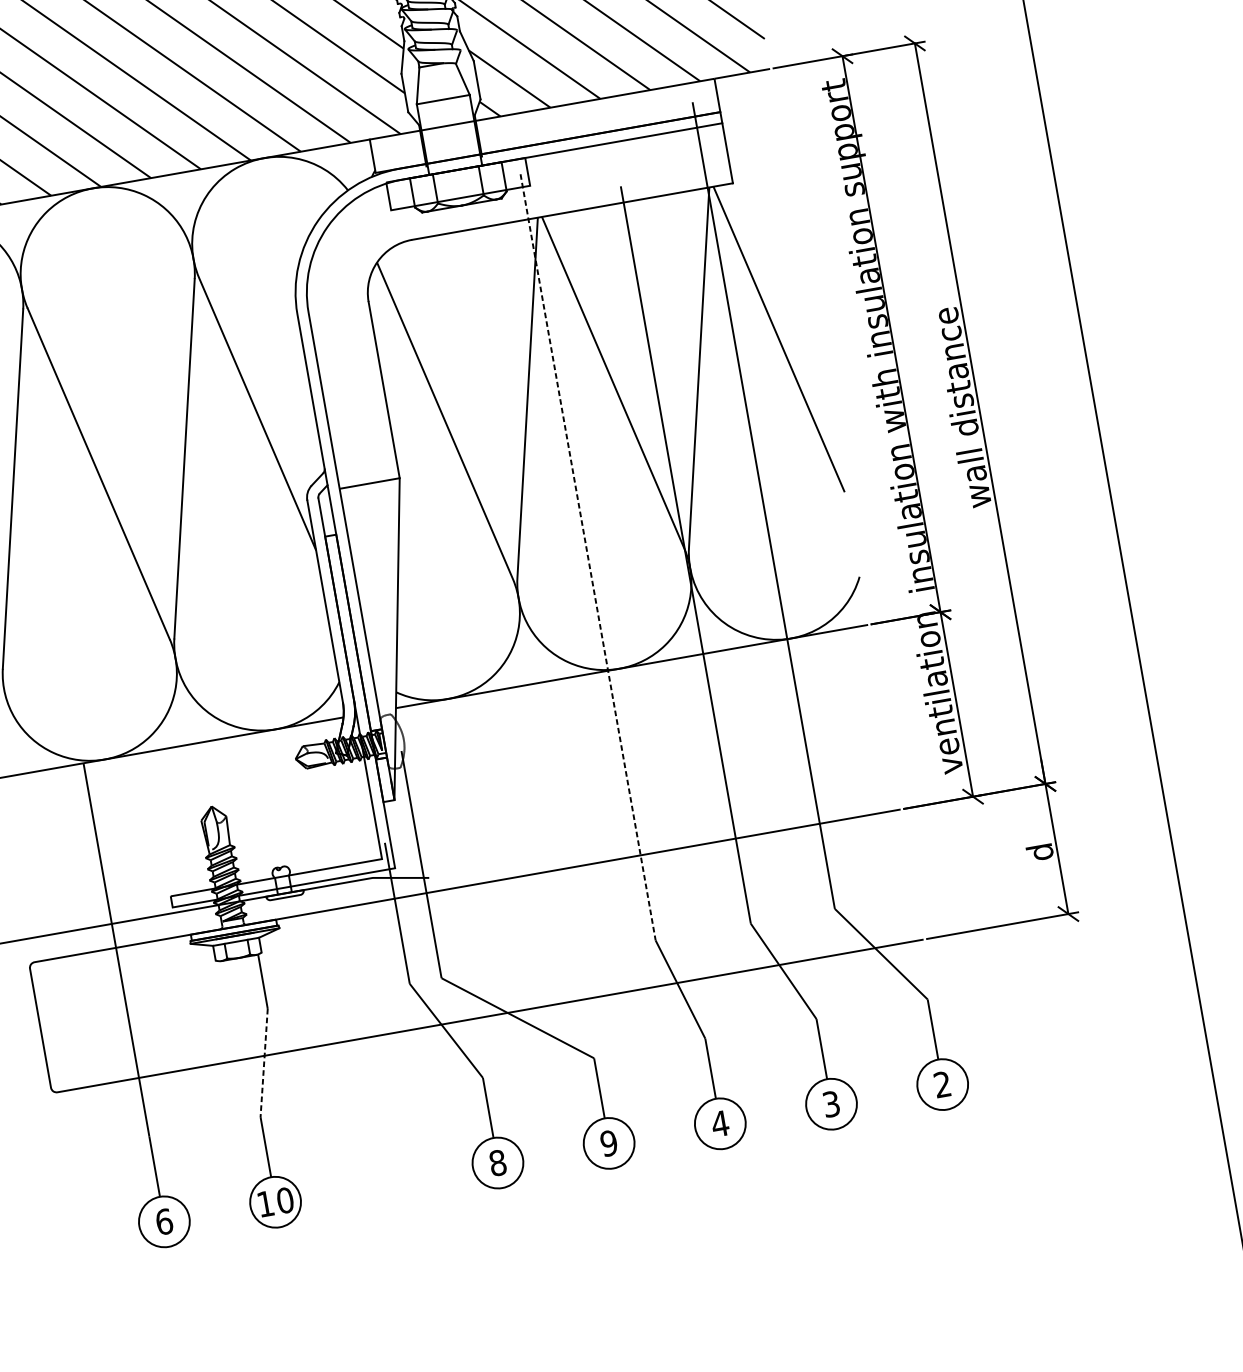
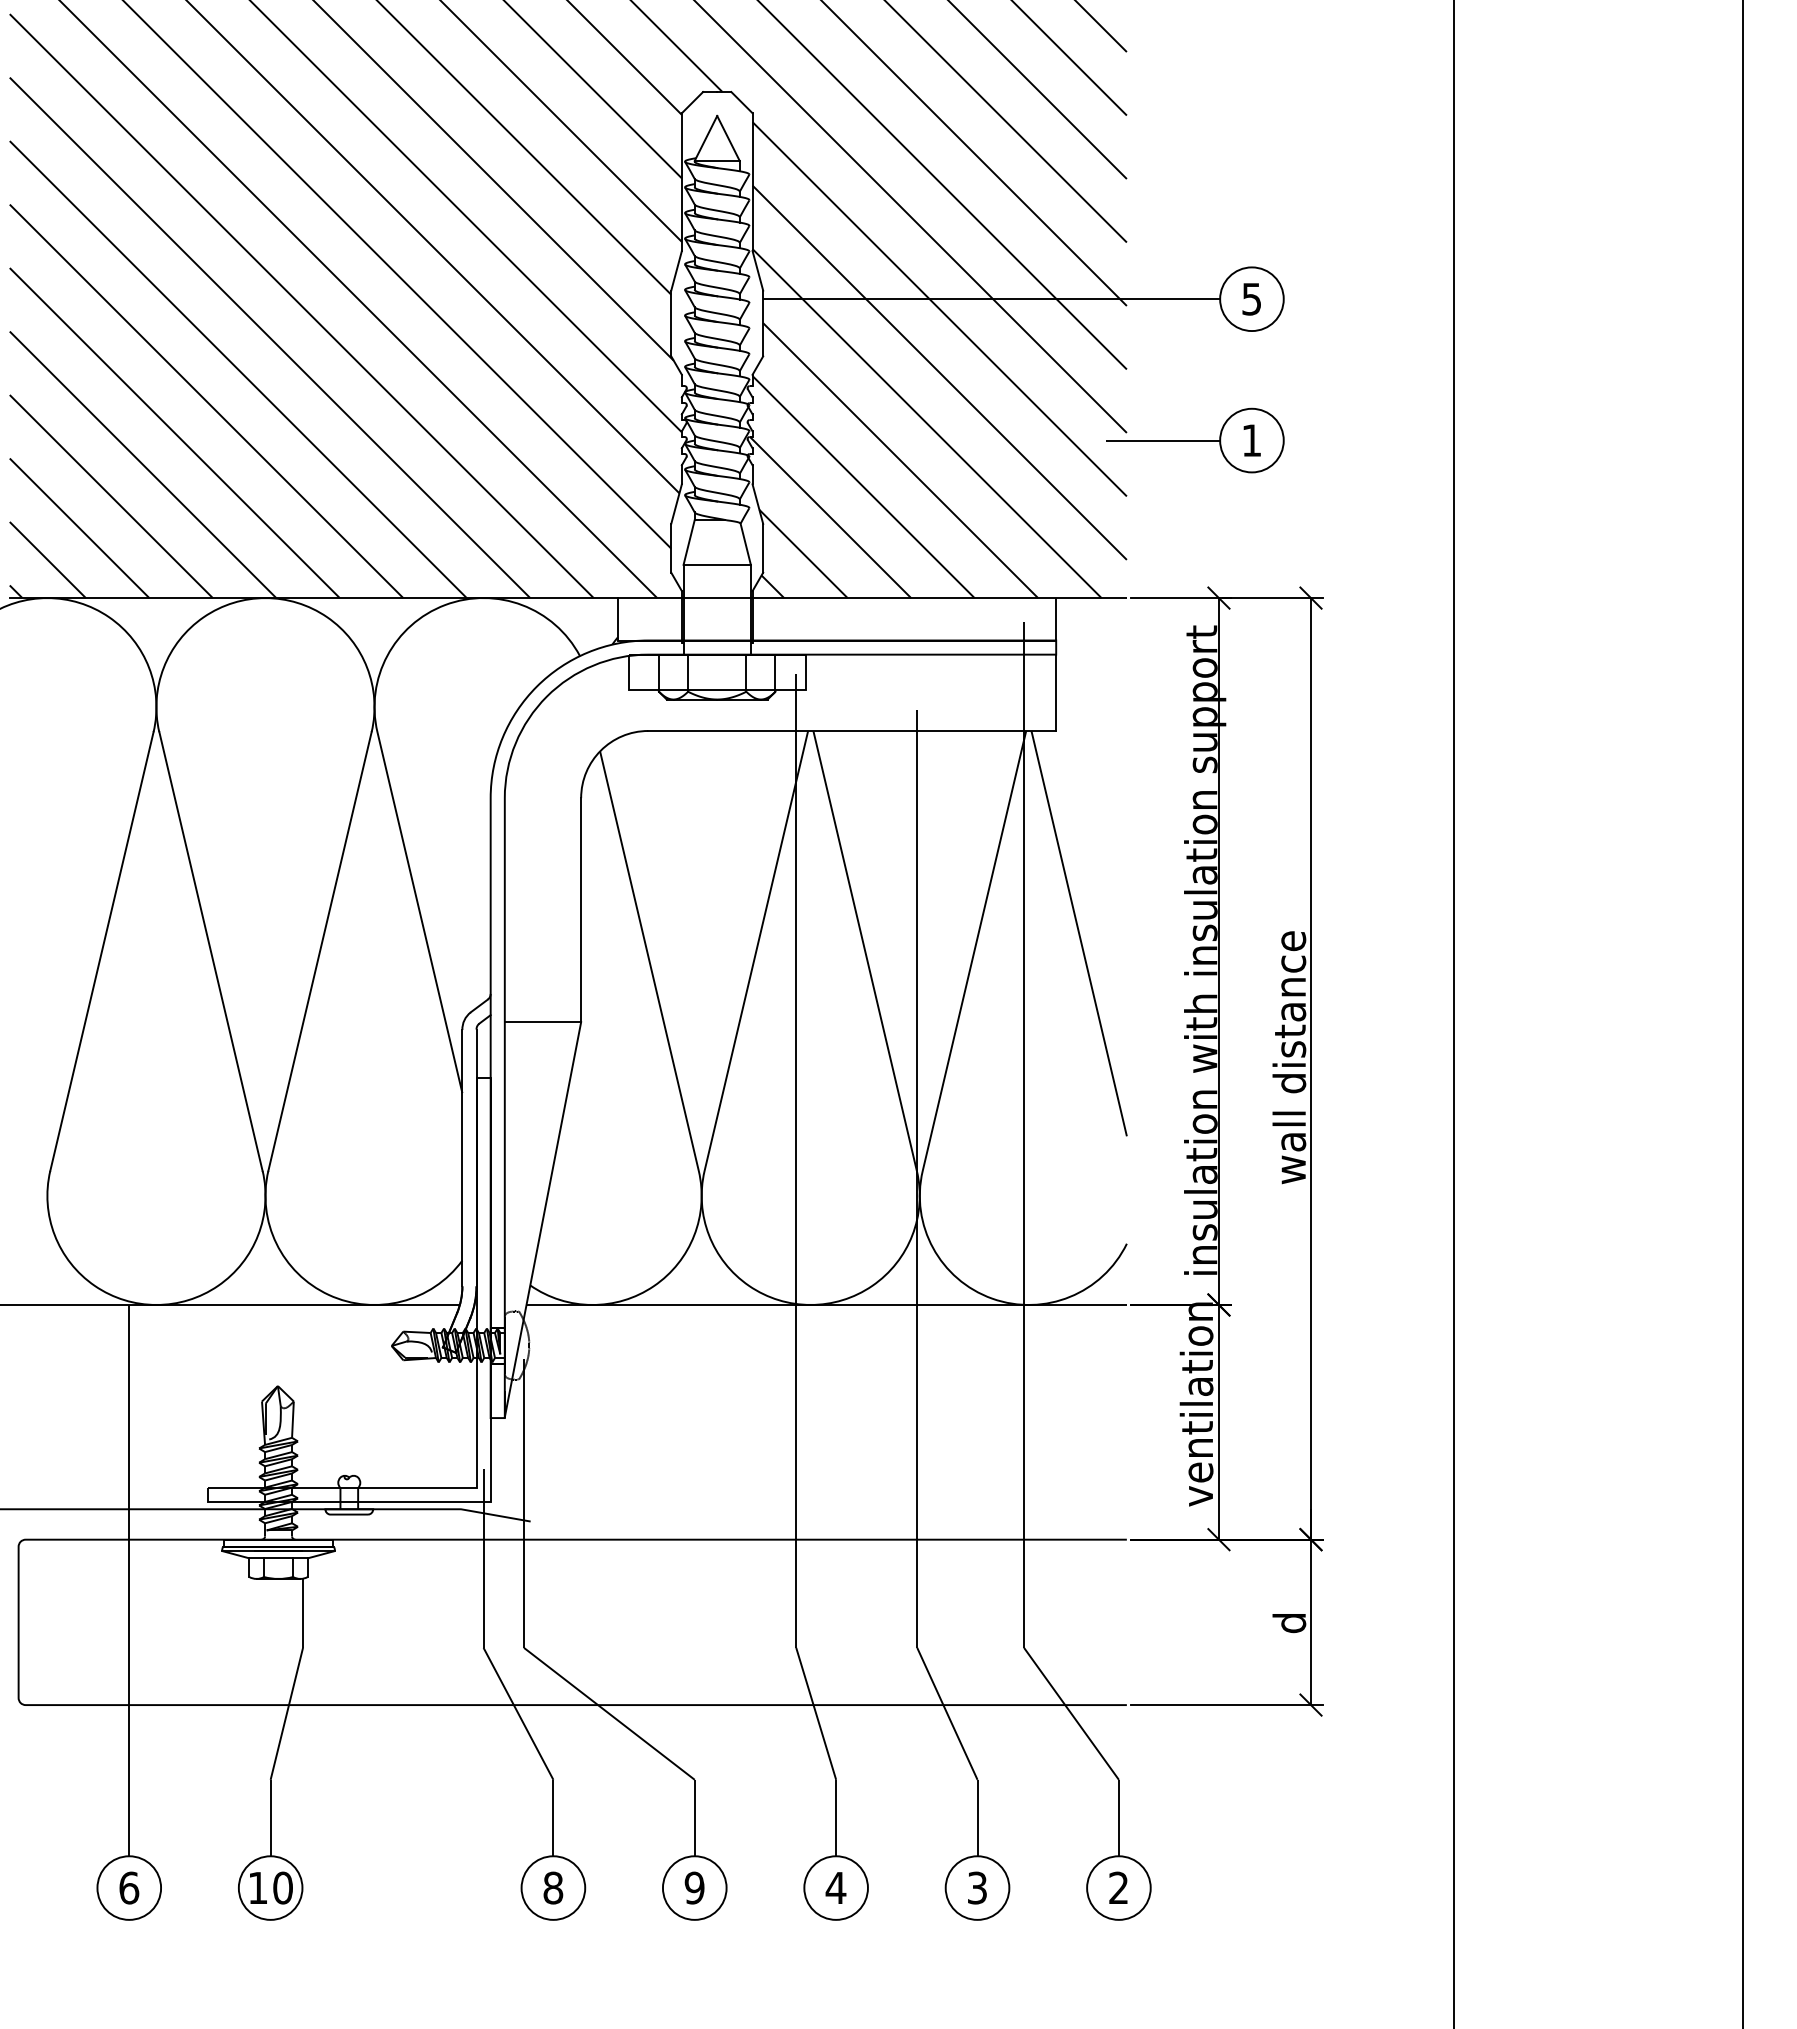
line: (588, 557) -> (796, 1161), dashed -> solid
line: (263, 1062) -> (286, 1713), dashed -> solid

